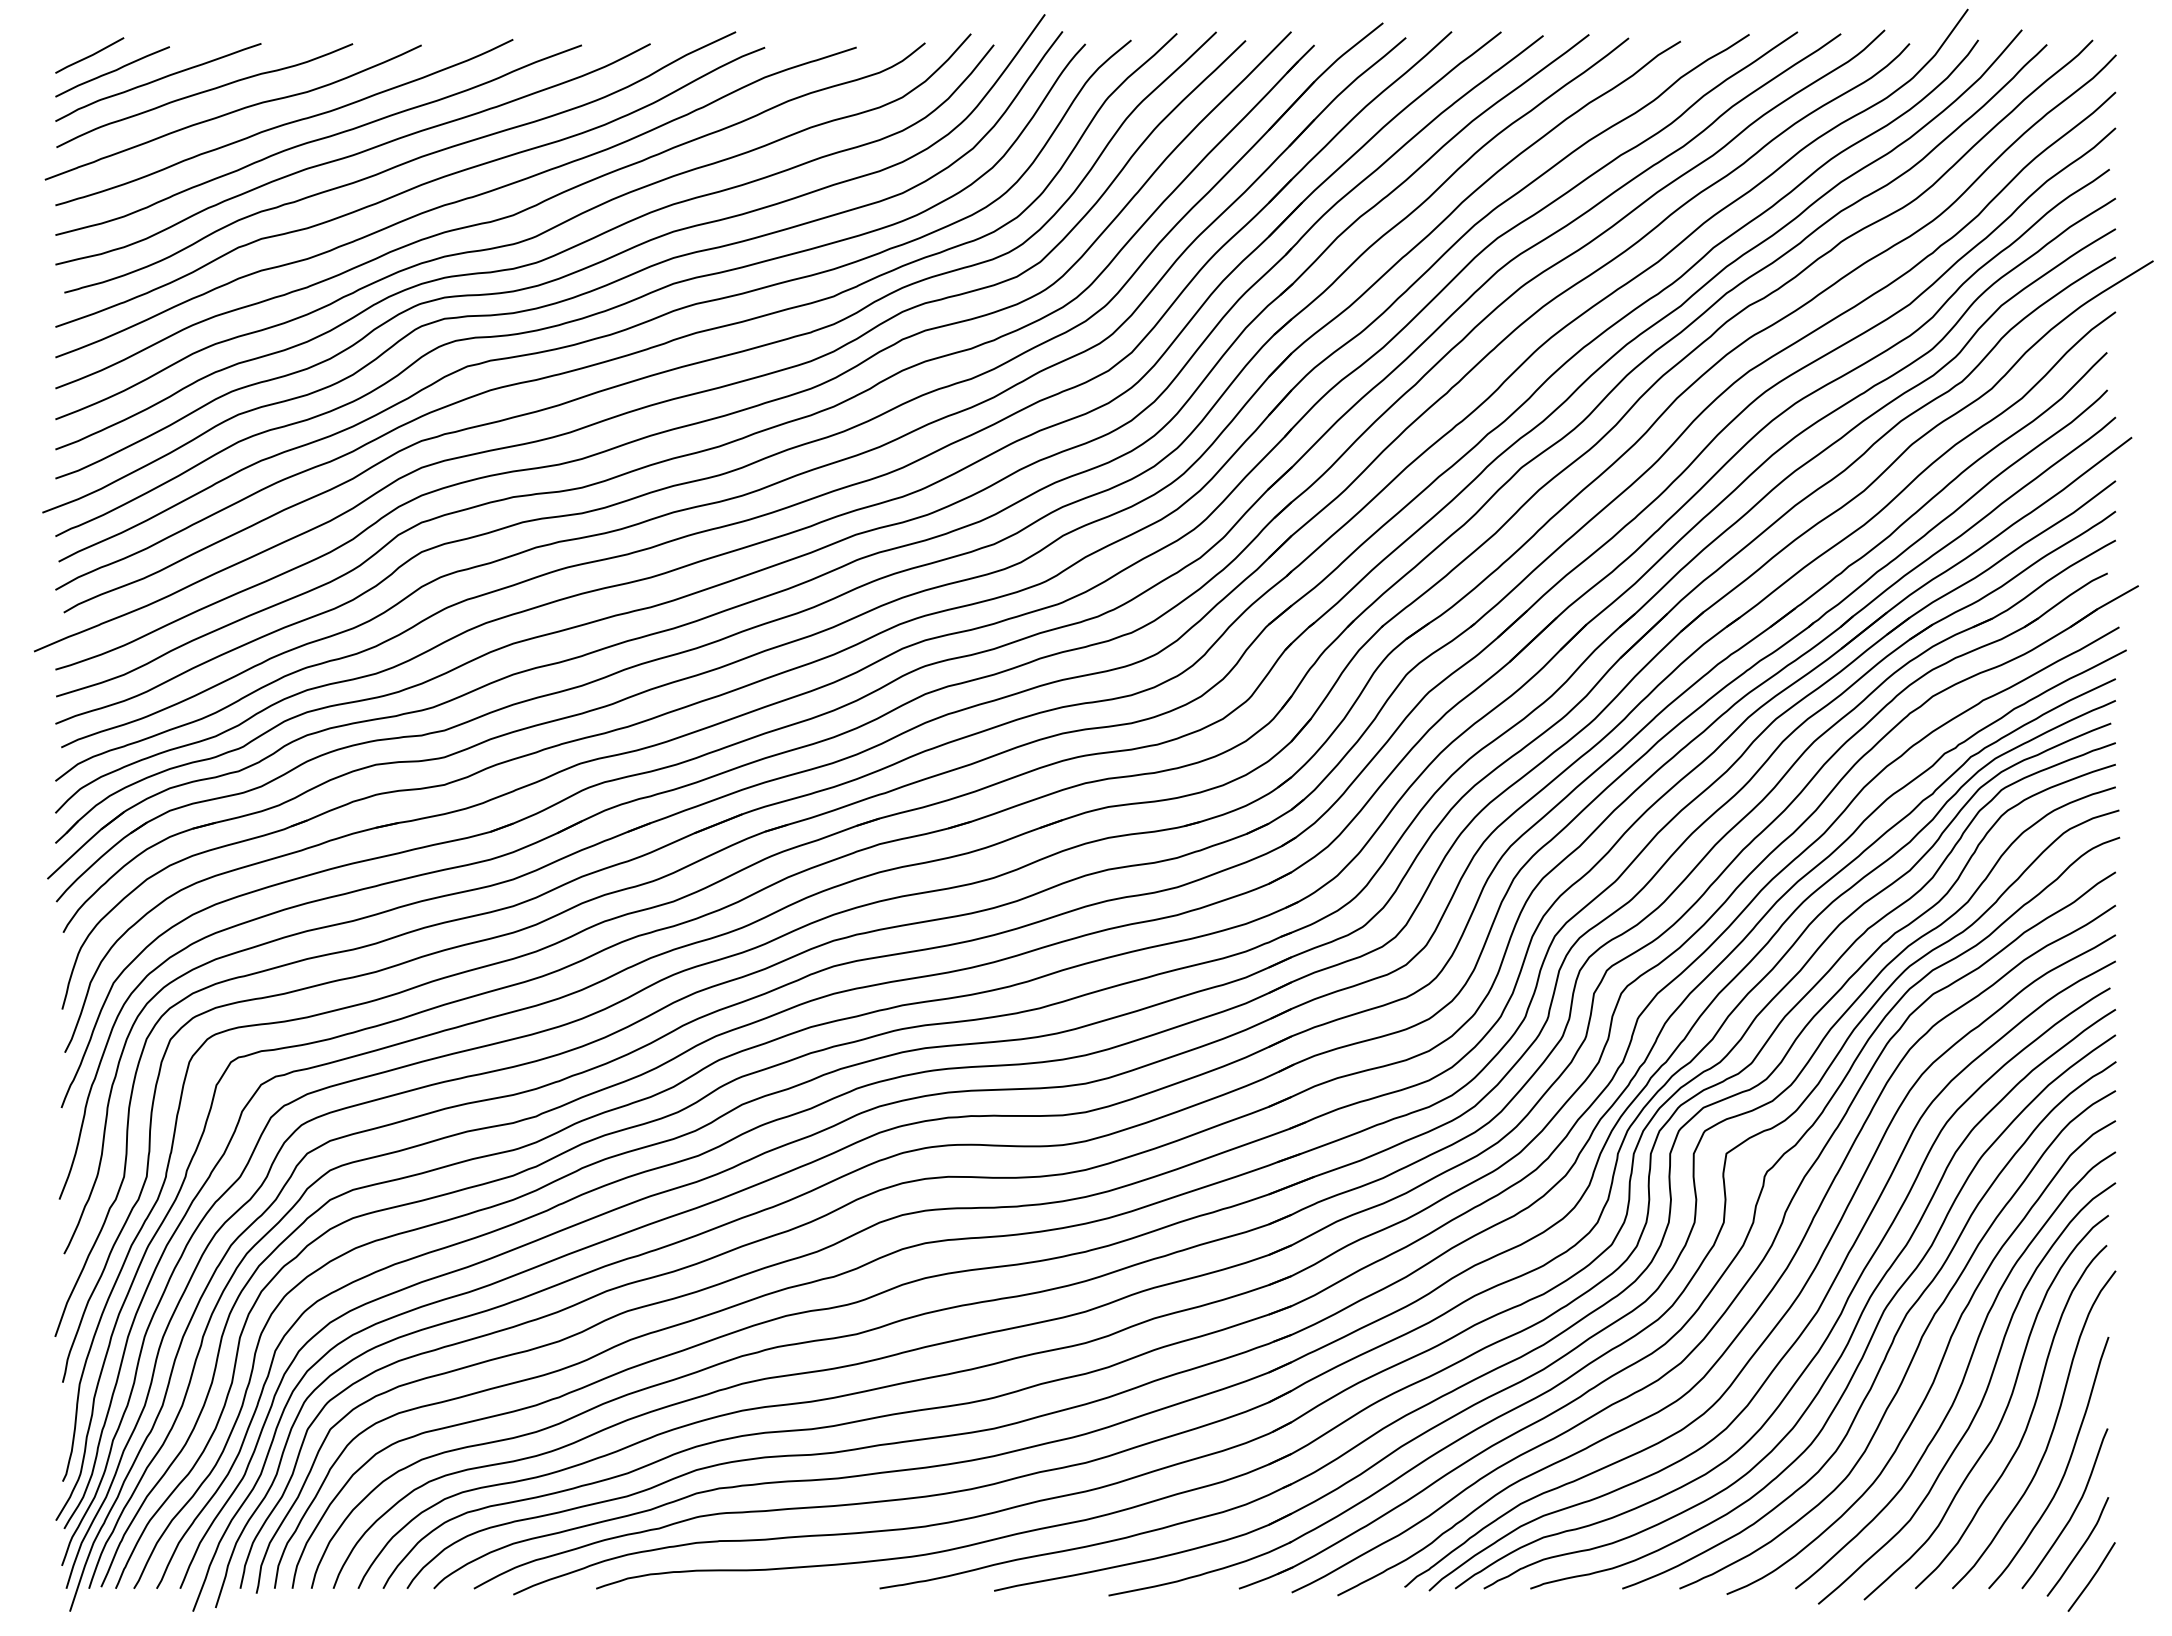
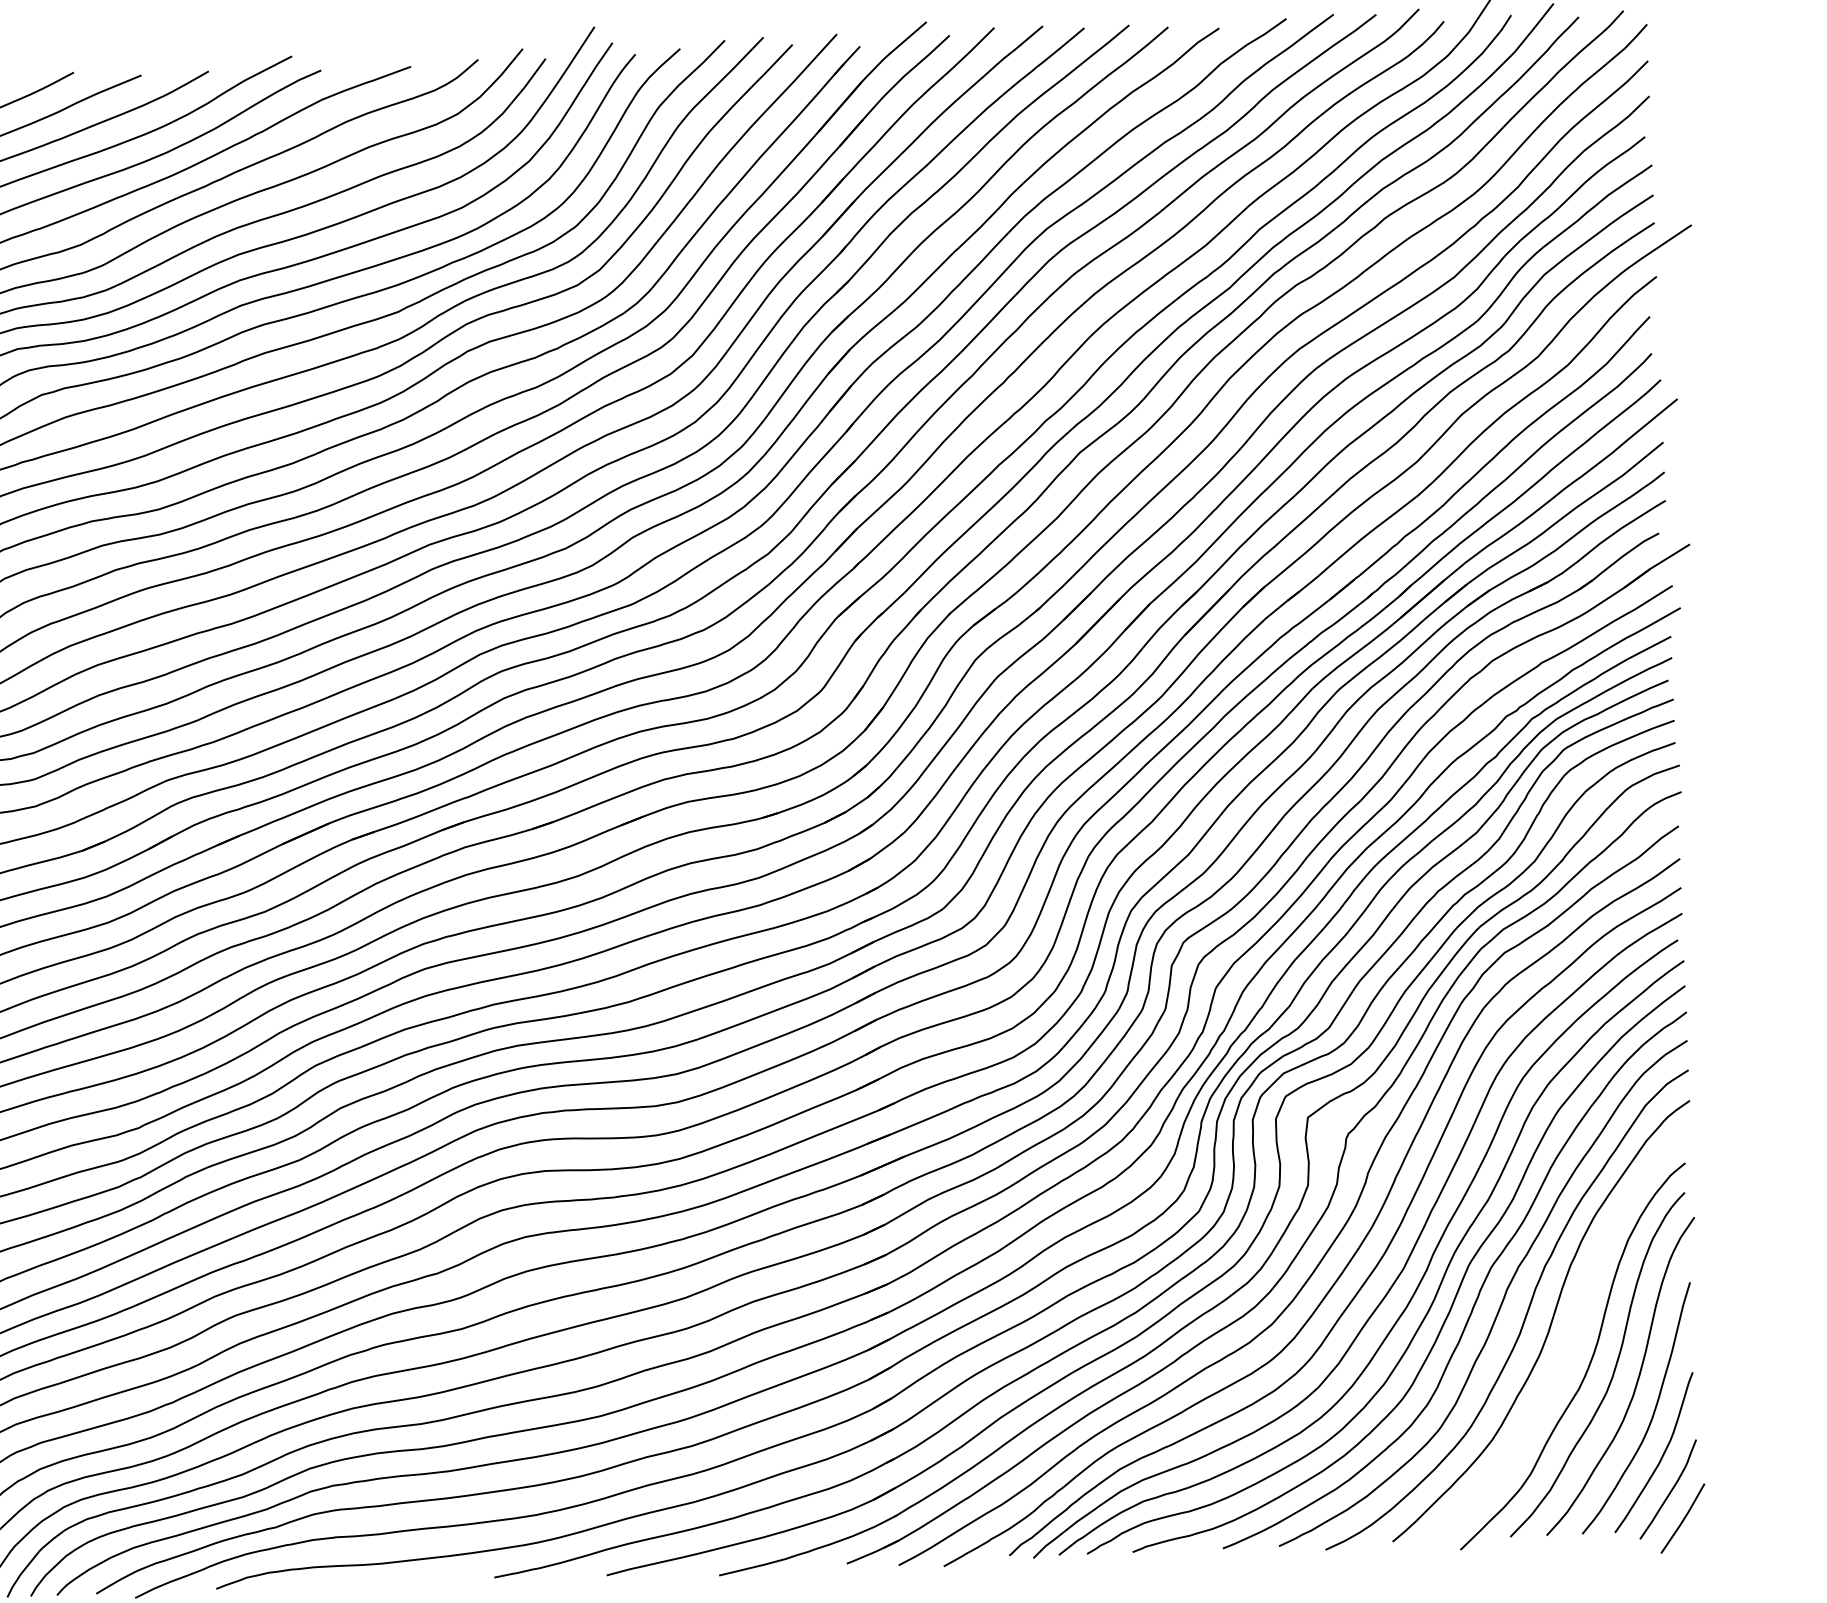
curve: (1981, 1399) -> (1567, 1348), removed

